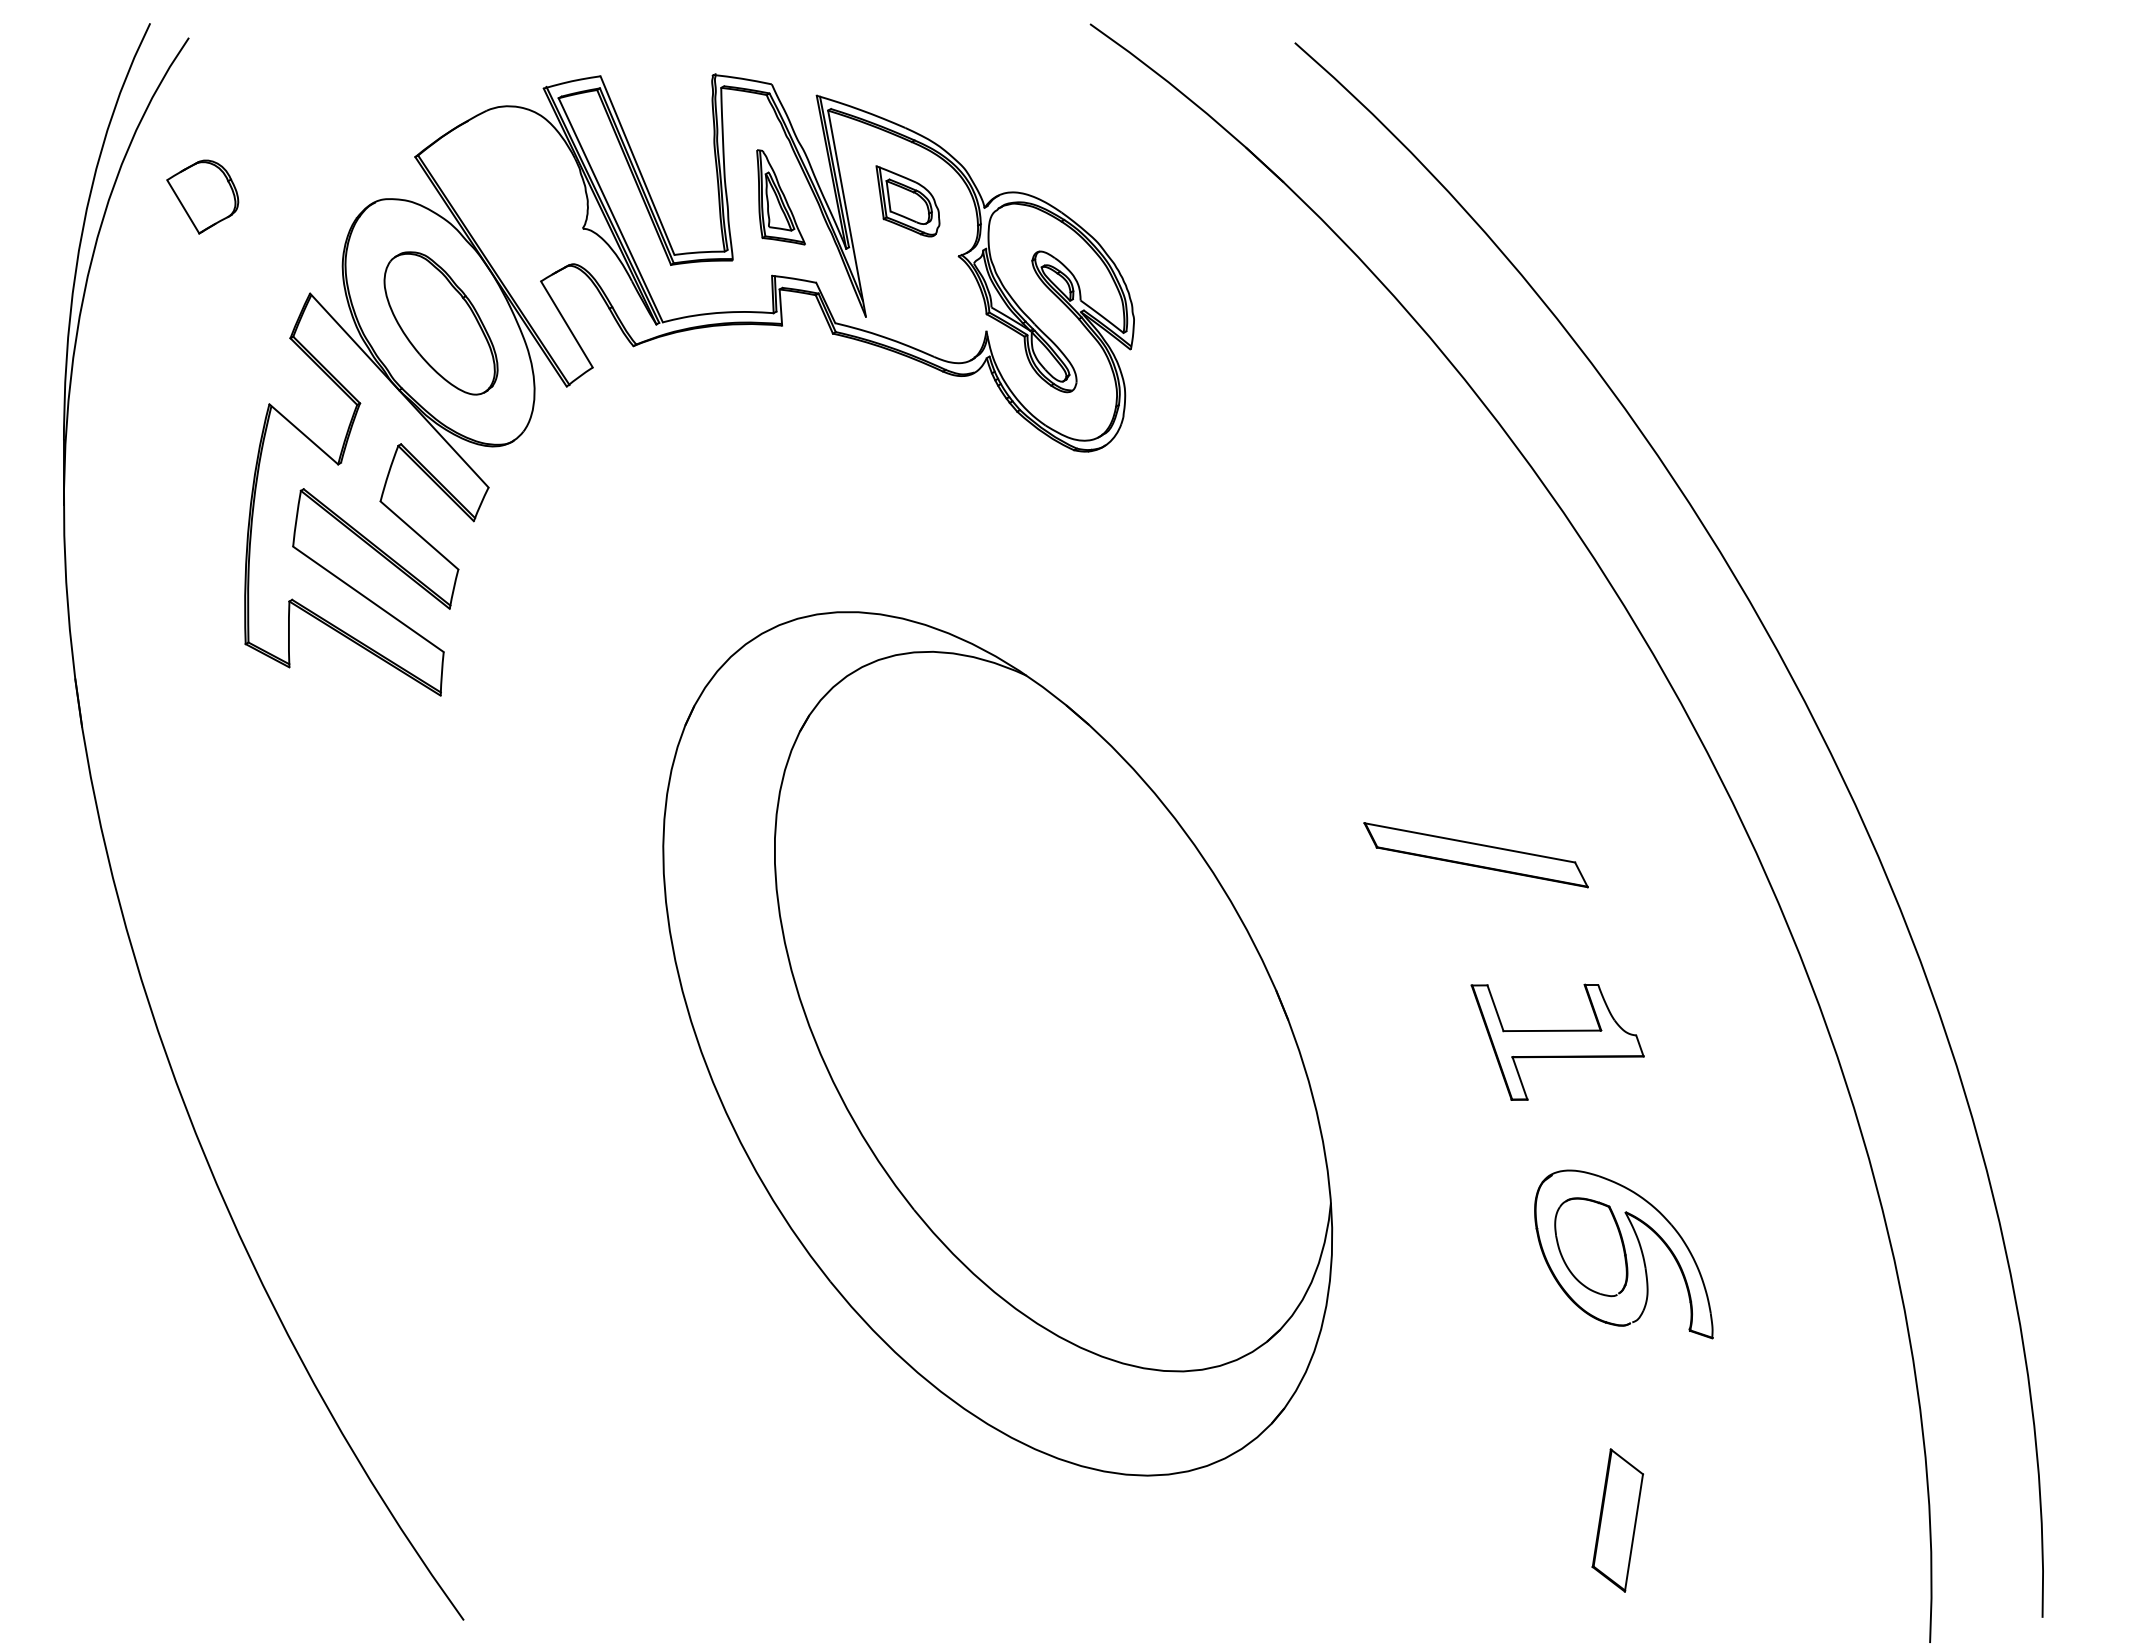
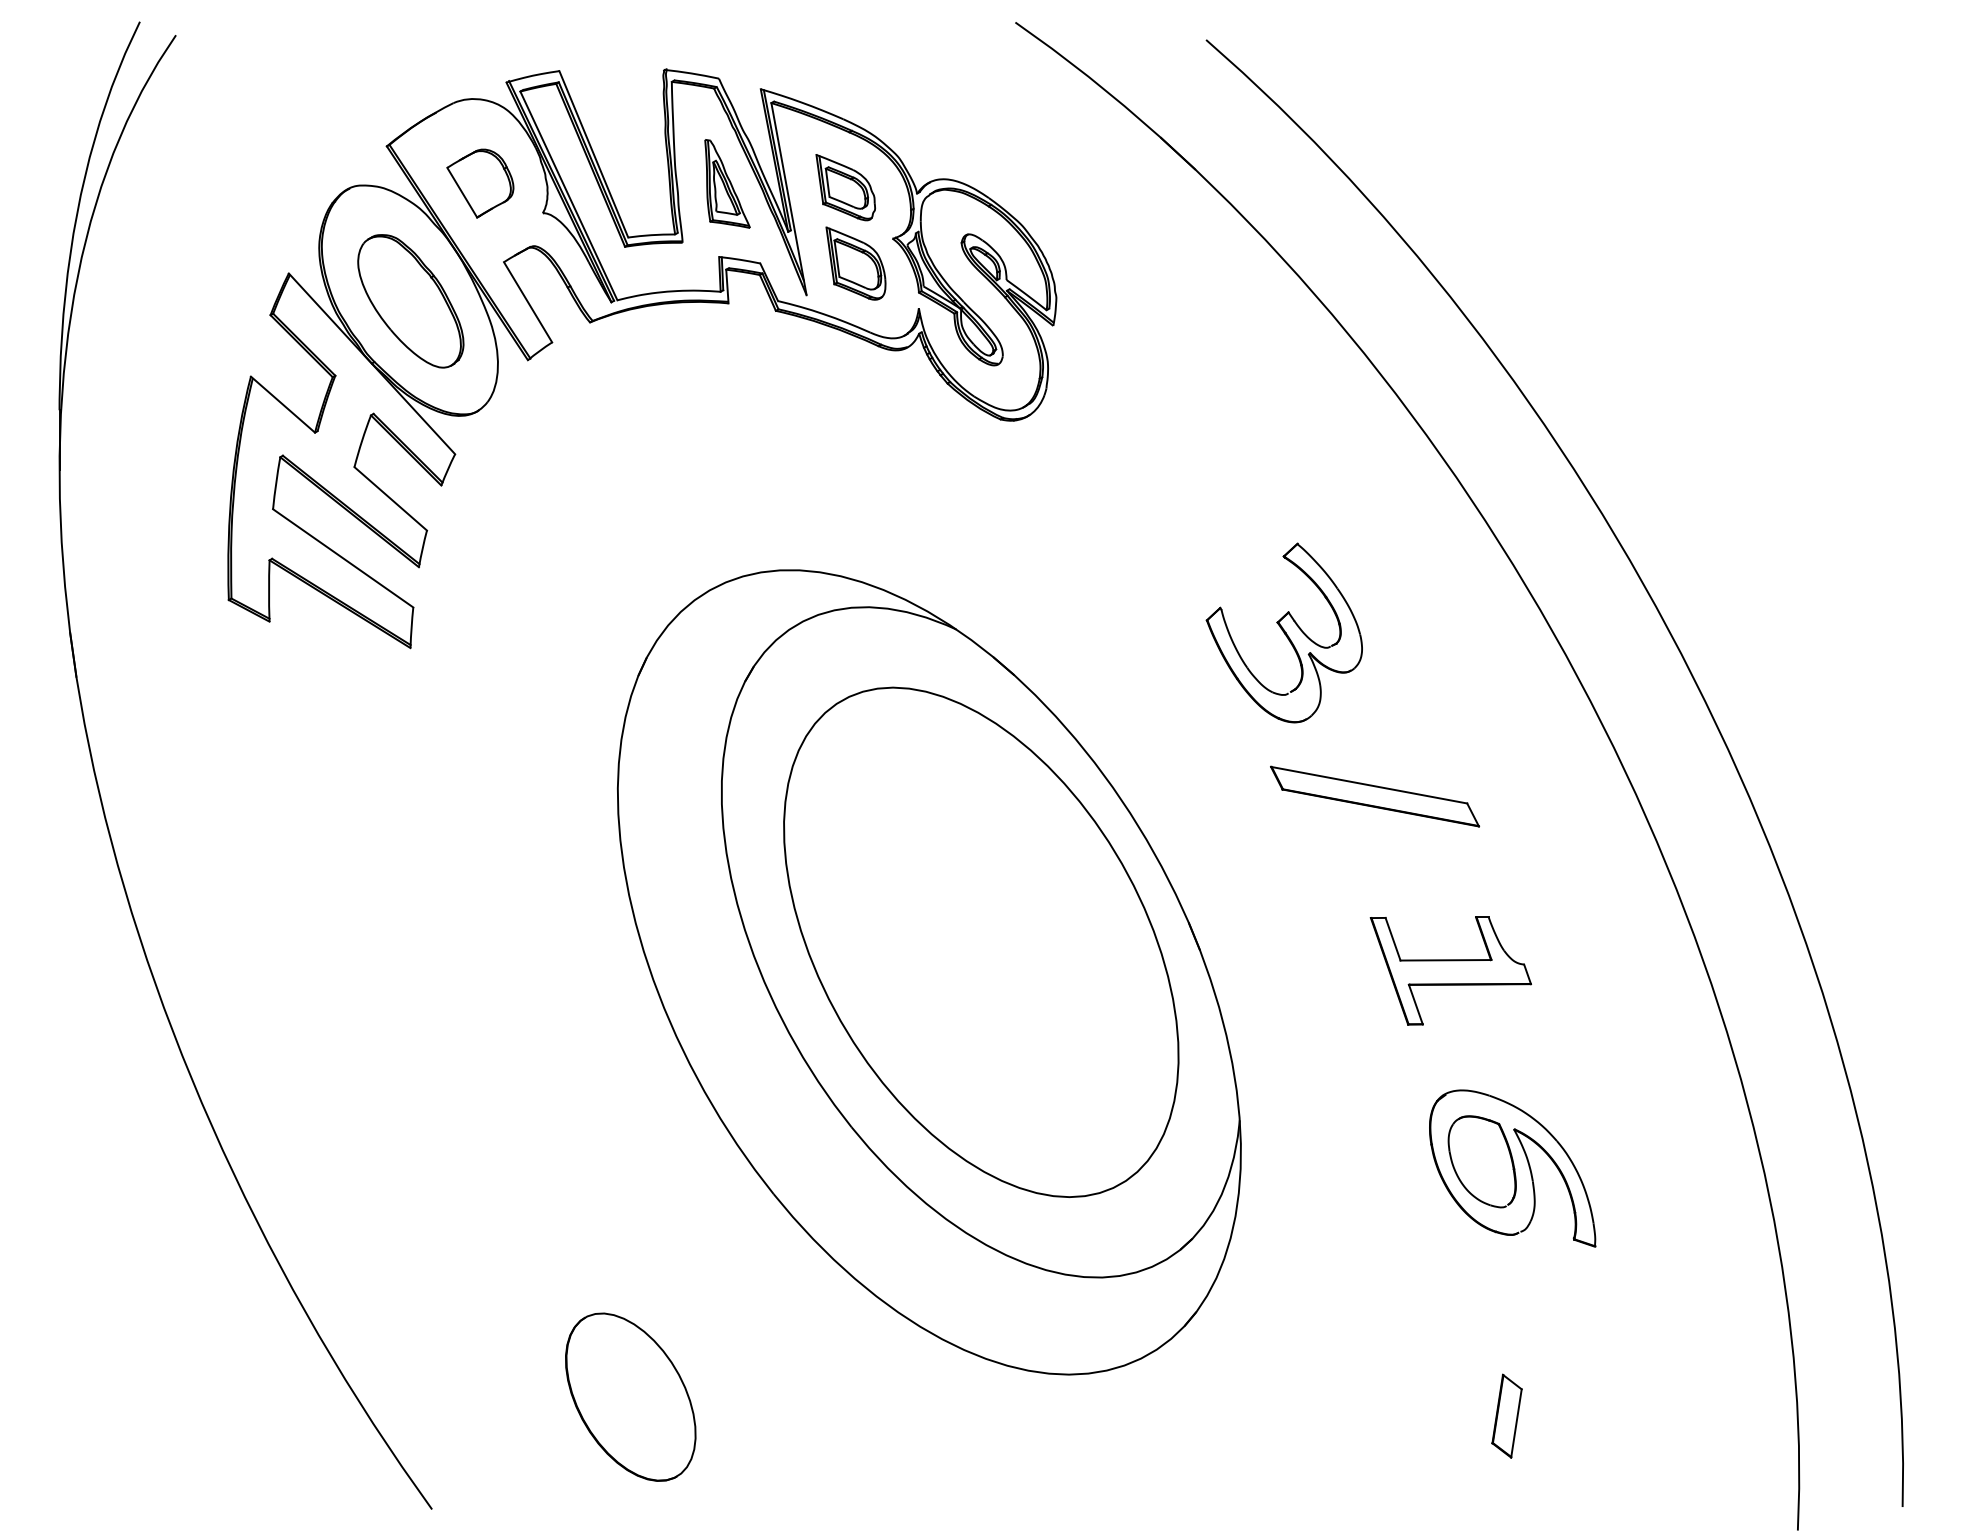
part: (202, 196) -> (480, 183), moved
part: (918, 282) -> (855, 263), added
part: (1378, 679) -> (1284, 633), added
part: (1053, 1011) -> (981, 942), added
part: (676, 1499) -> (630, 1396), added
part: (1617, 1519) -> (1506, 1415), size x0.62

